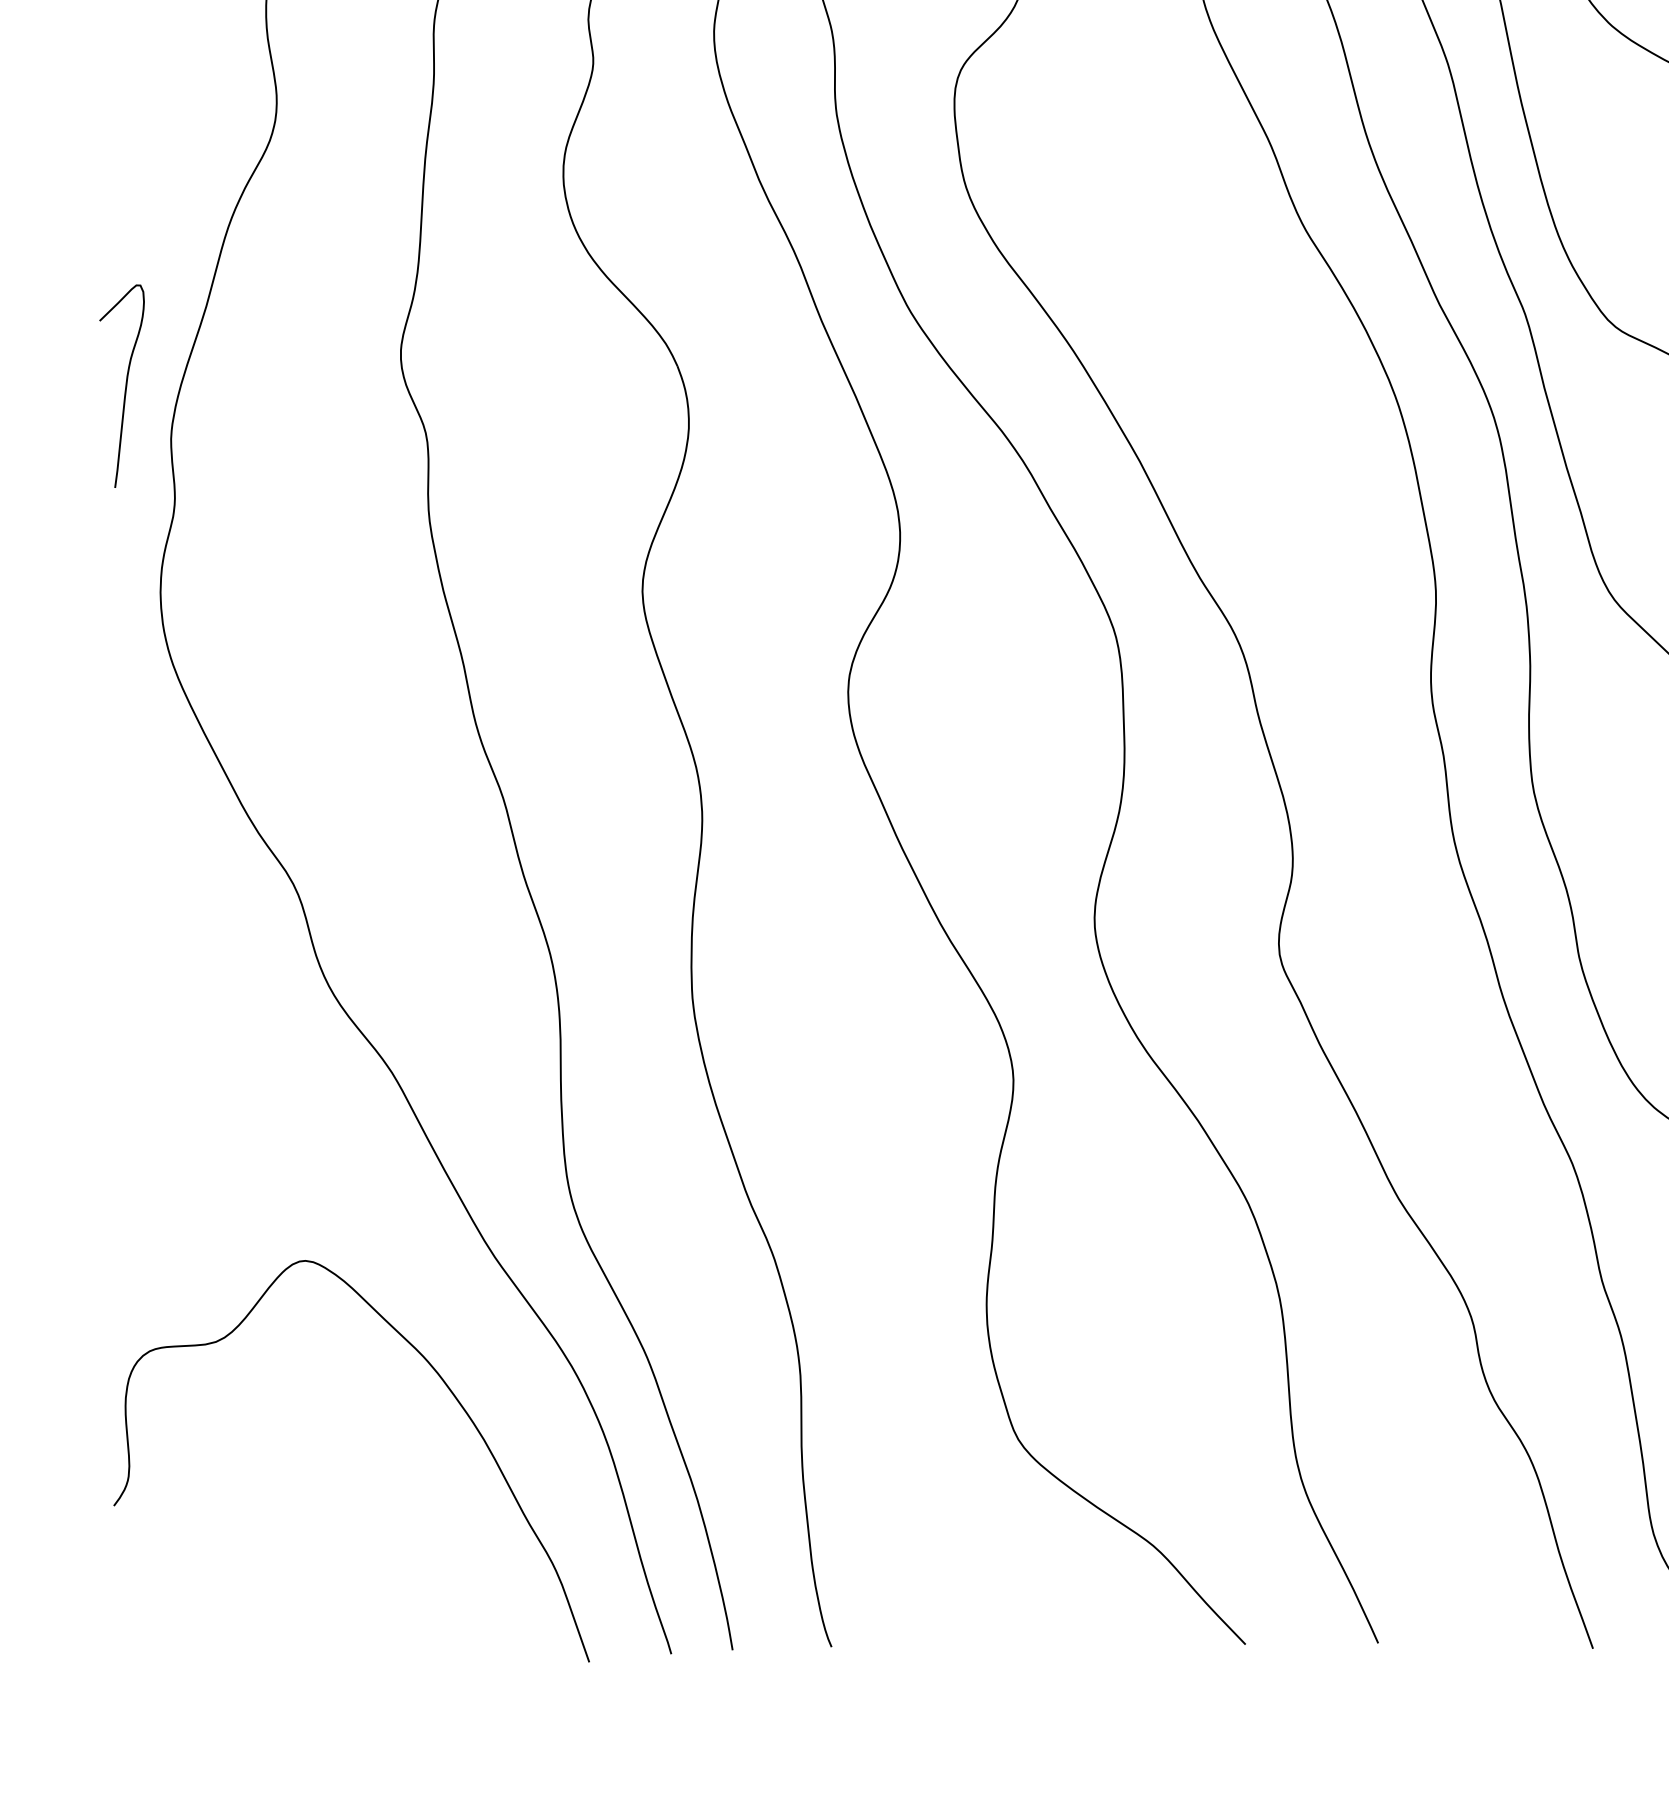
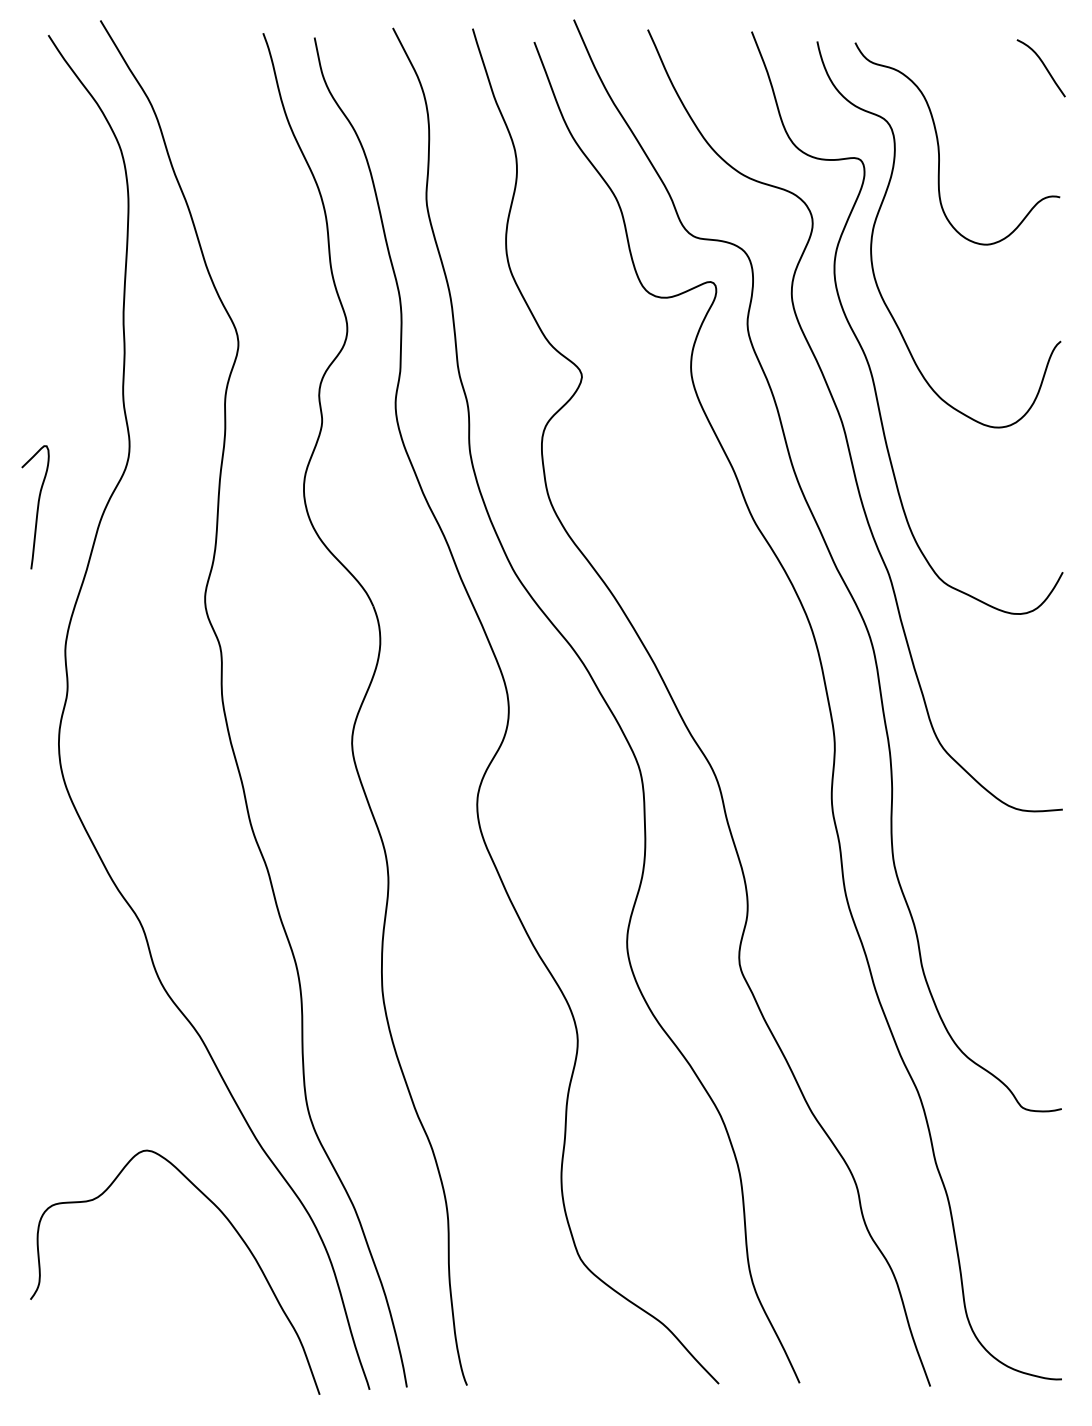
curve: (125, 386) -> (37, 507), moved

